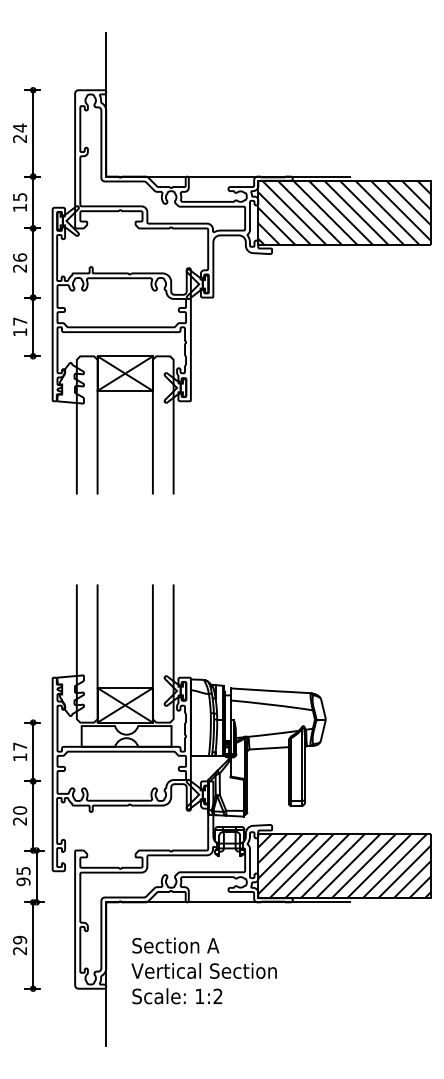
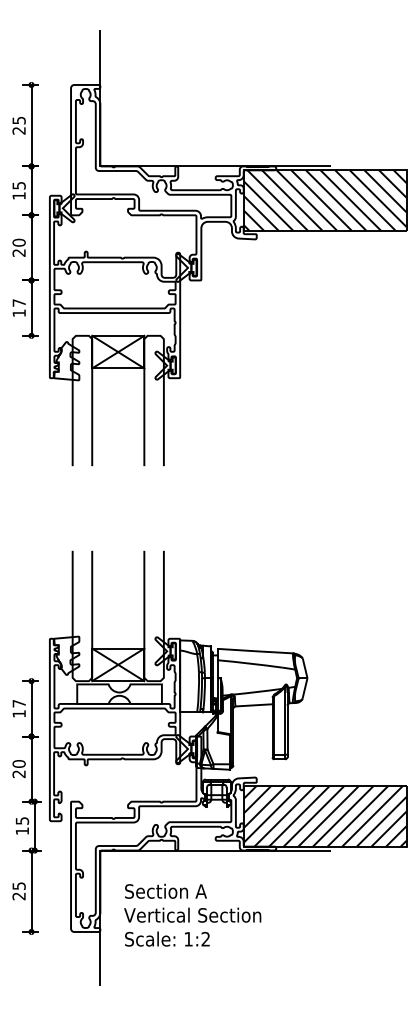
text: (19, 127) -> (18, 120), 24 -> 25
text: (19, 257) -> (18, 242), 26 -> 20
text: (23, 882) -> (22, 831), 95 -> 15
text: (19, 940) -> (18, 886), 29 -> 25

